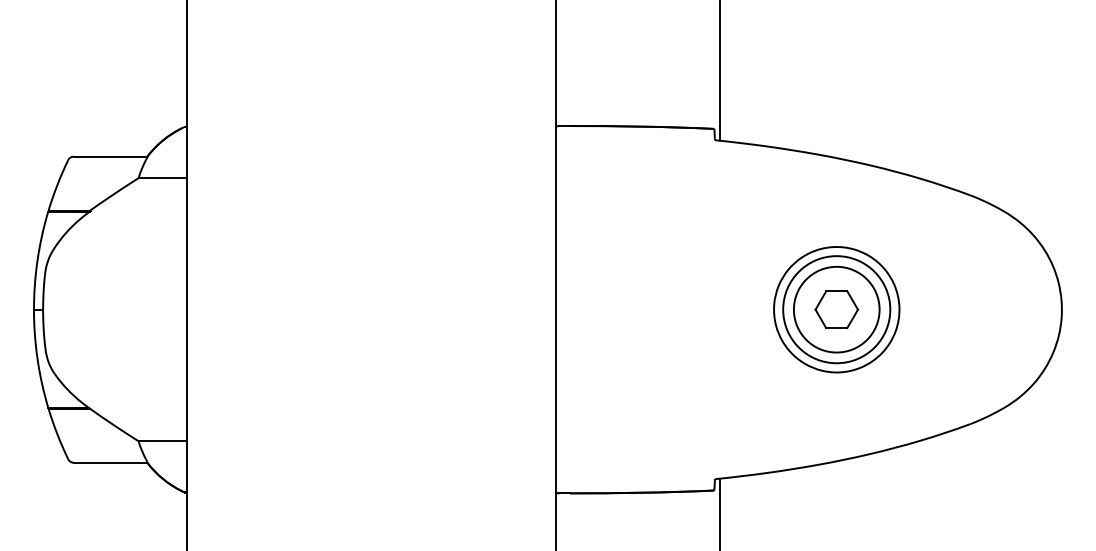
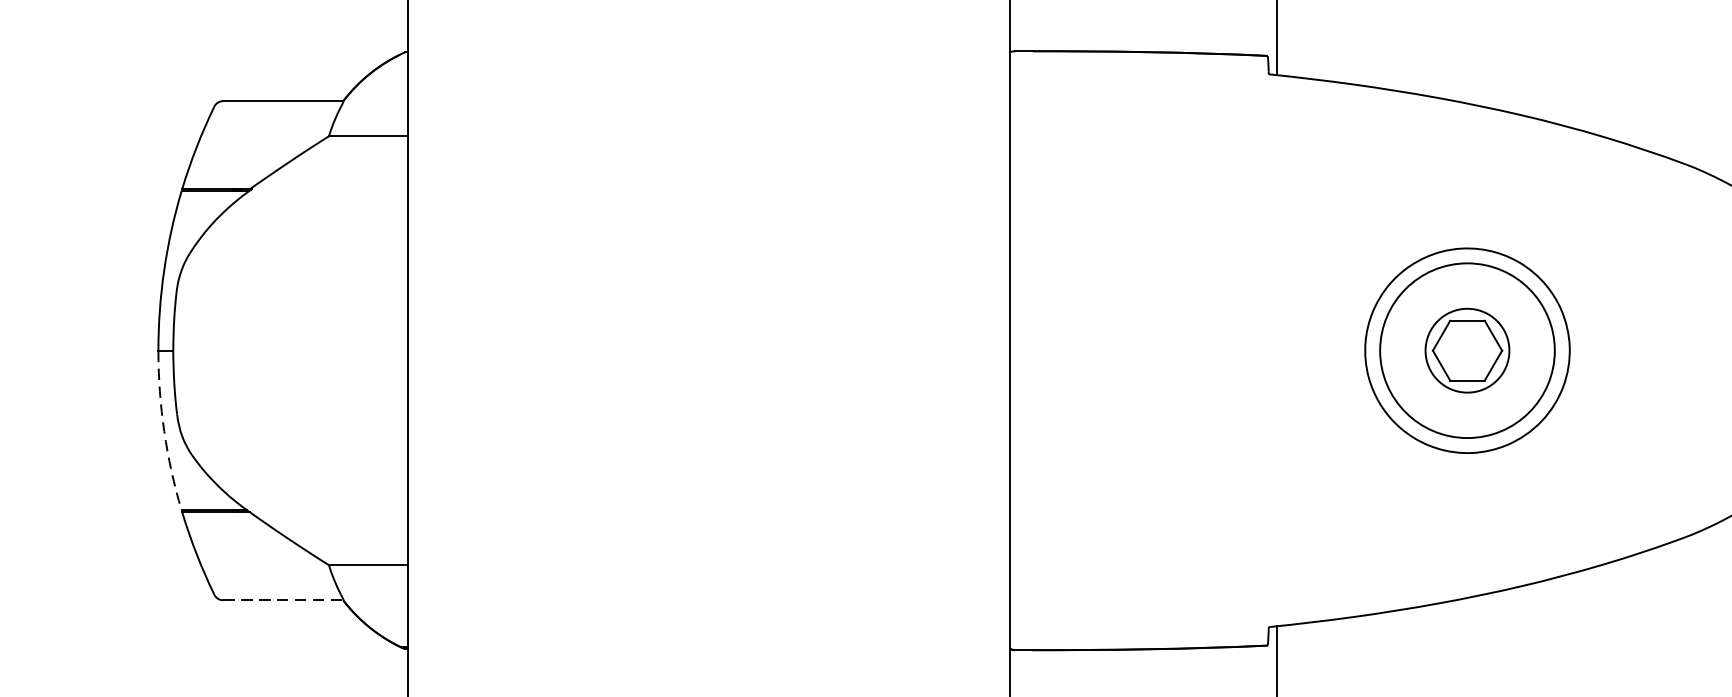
circle: (836, 309) -> (1467, 350), size x0.6
arc: (37, 359) -> (164, 431), solid -> dashed
line: (110, 462) -> (283, 599), solid -> dashed

